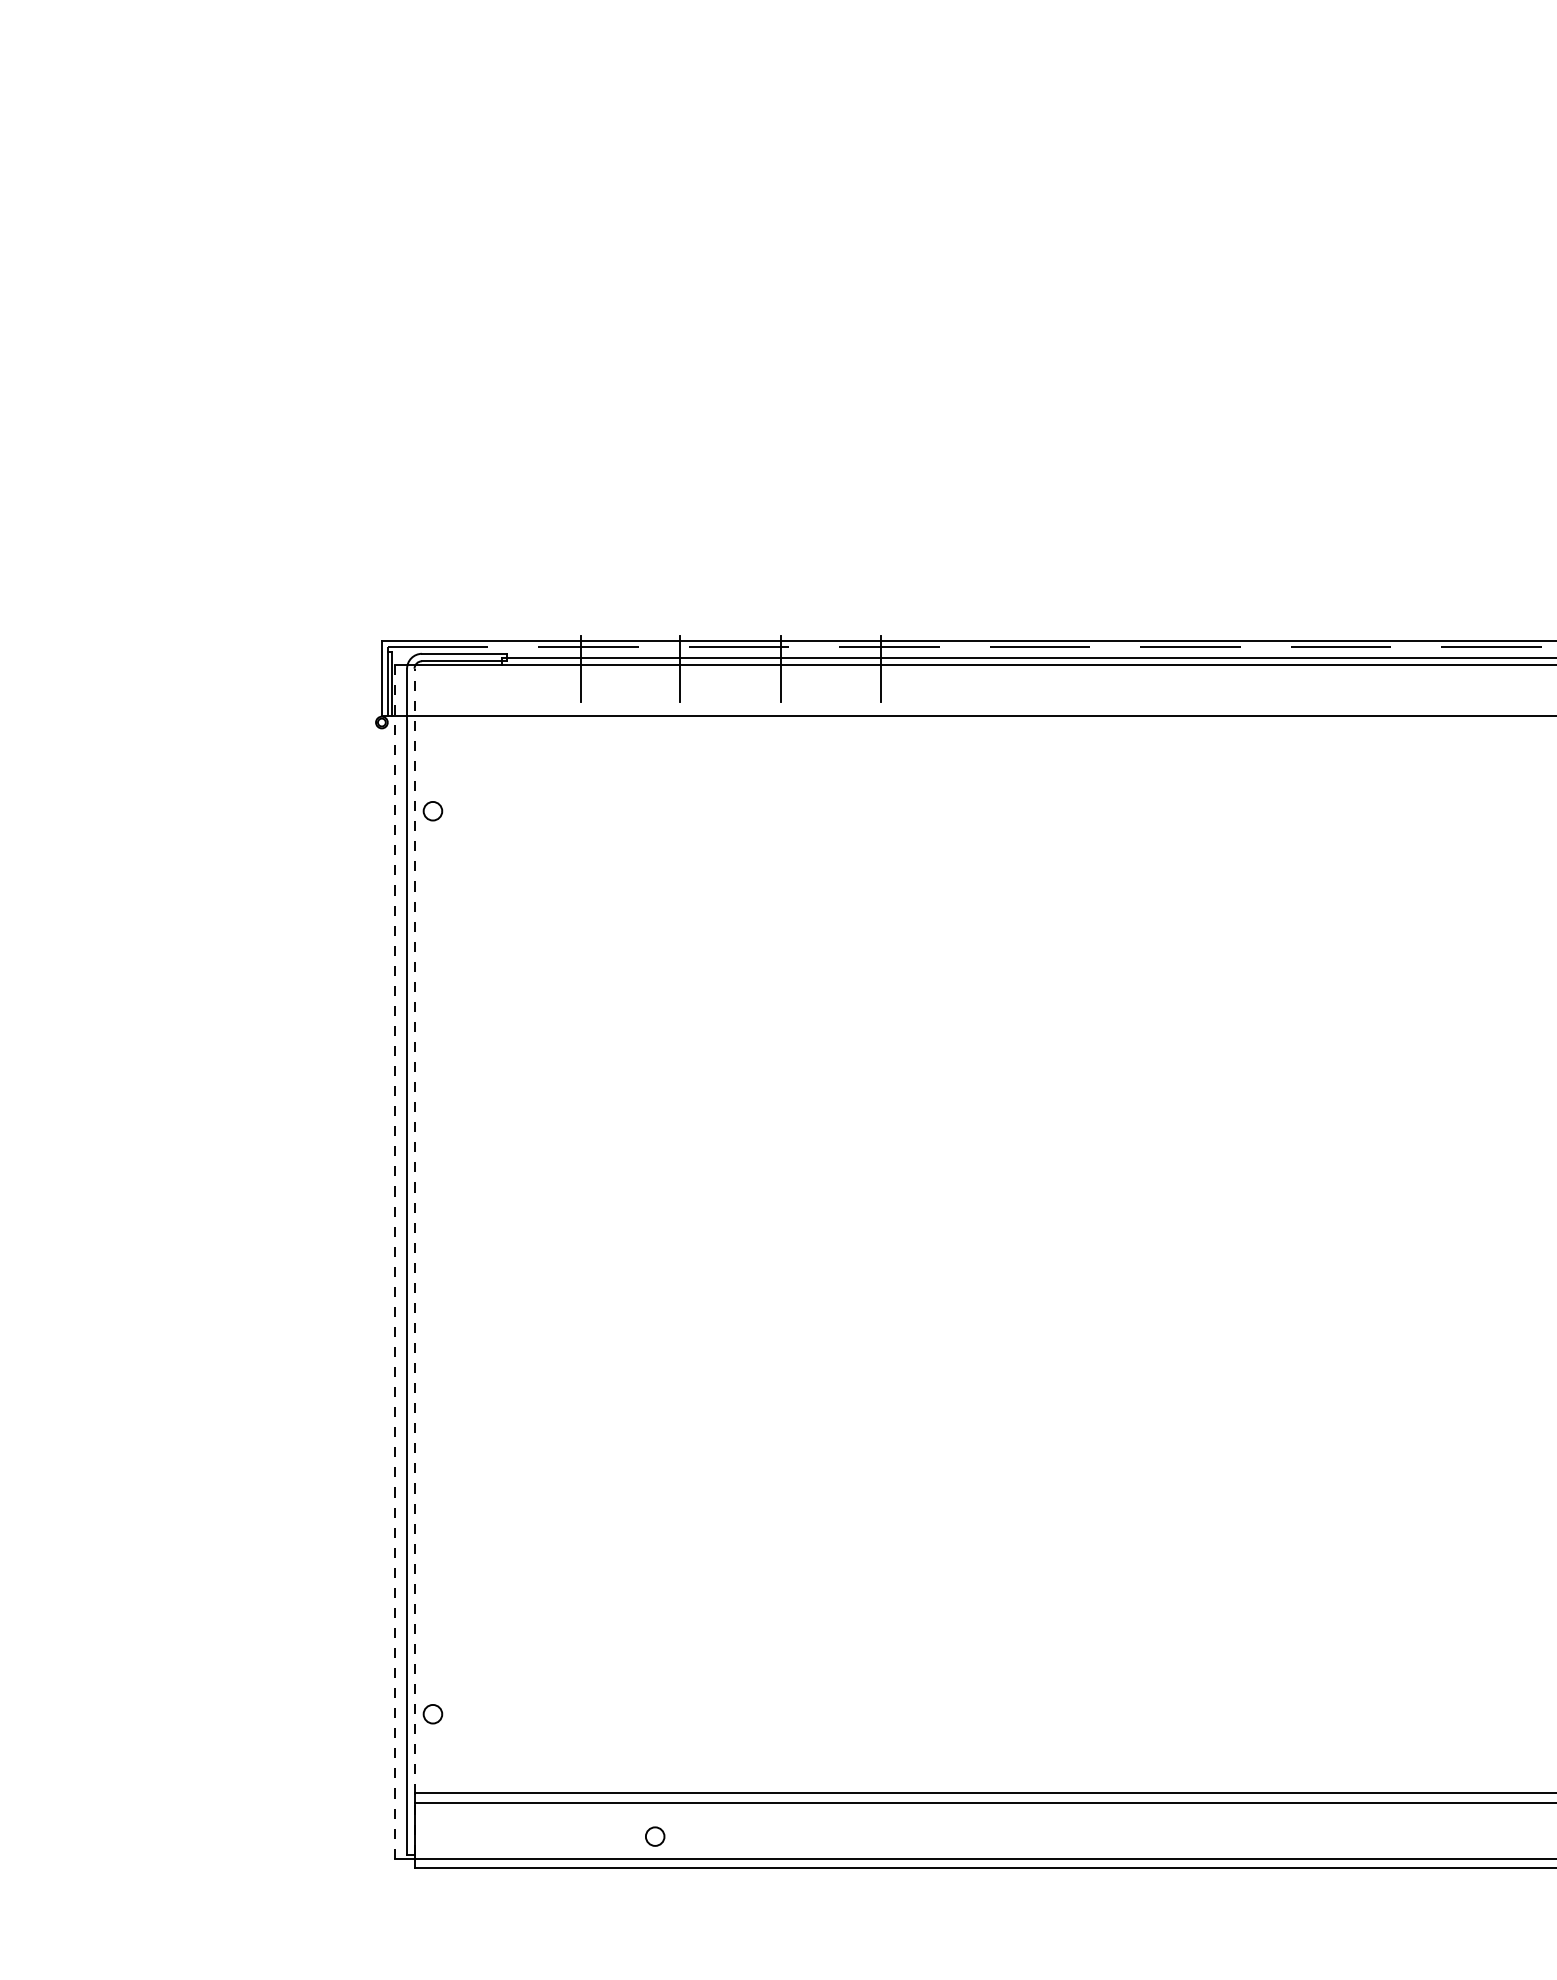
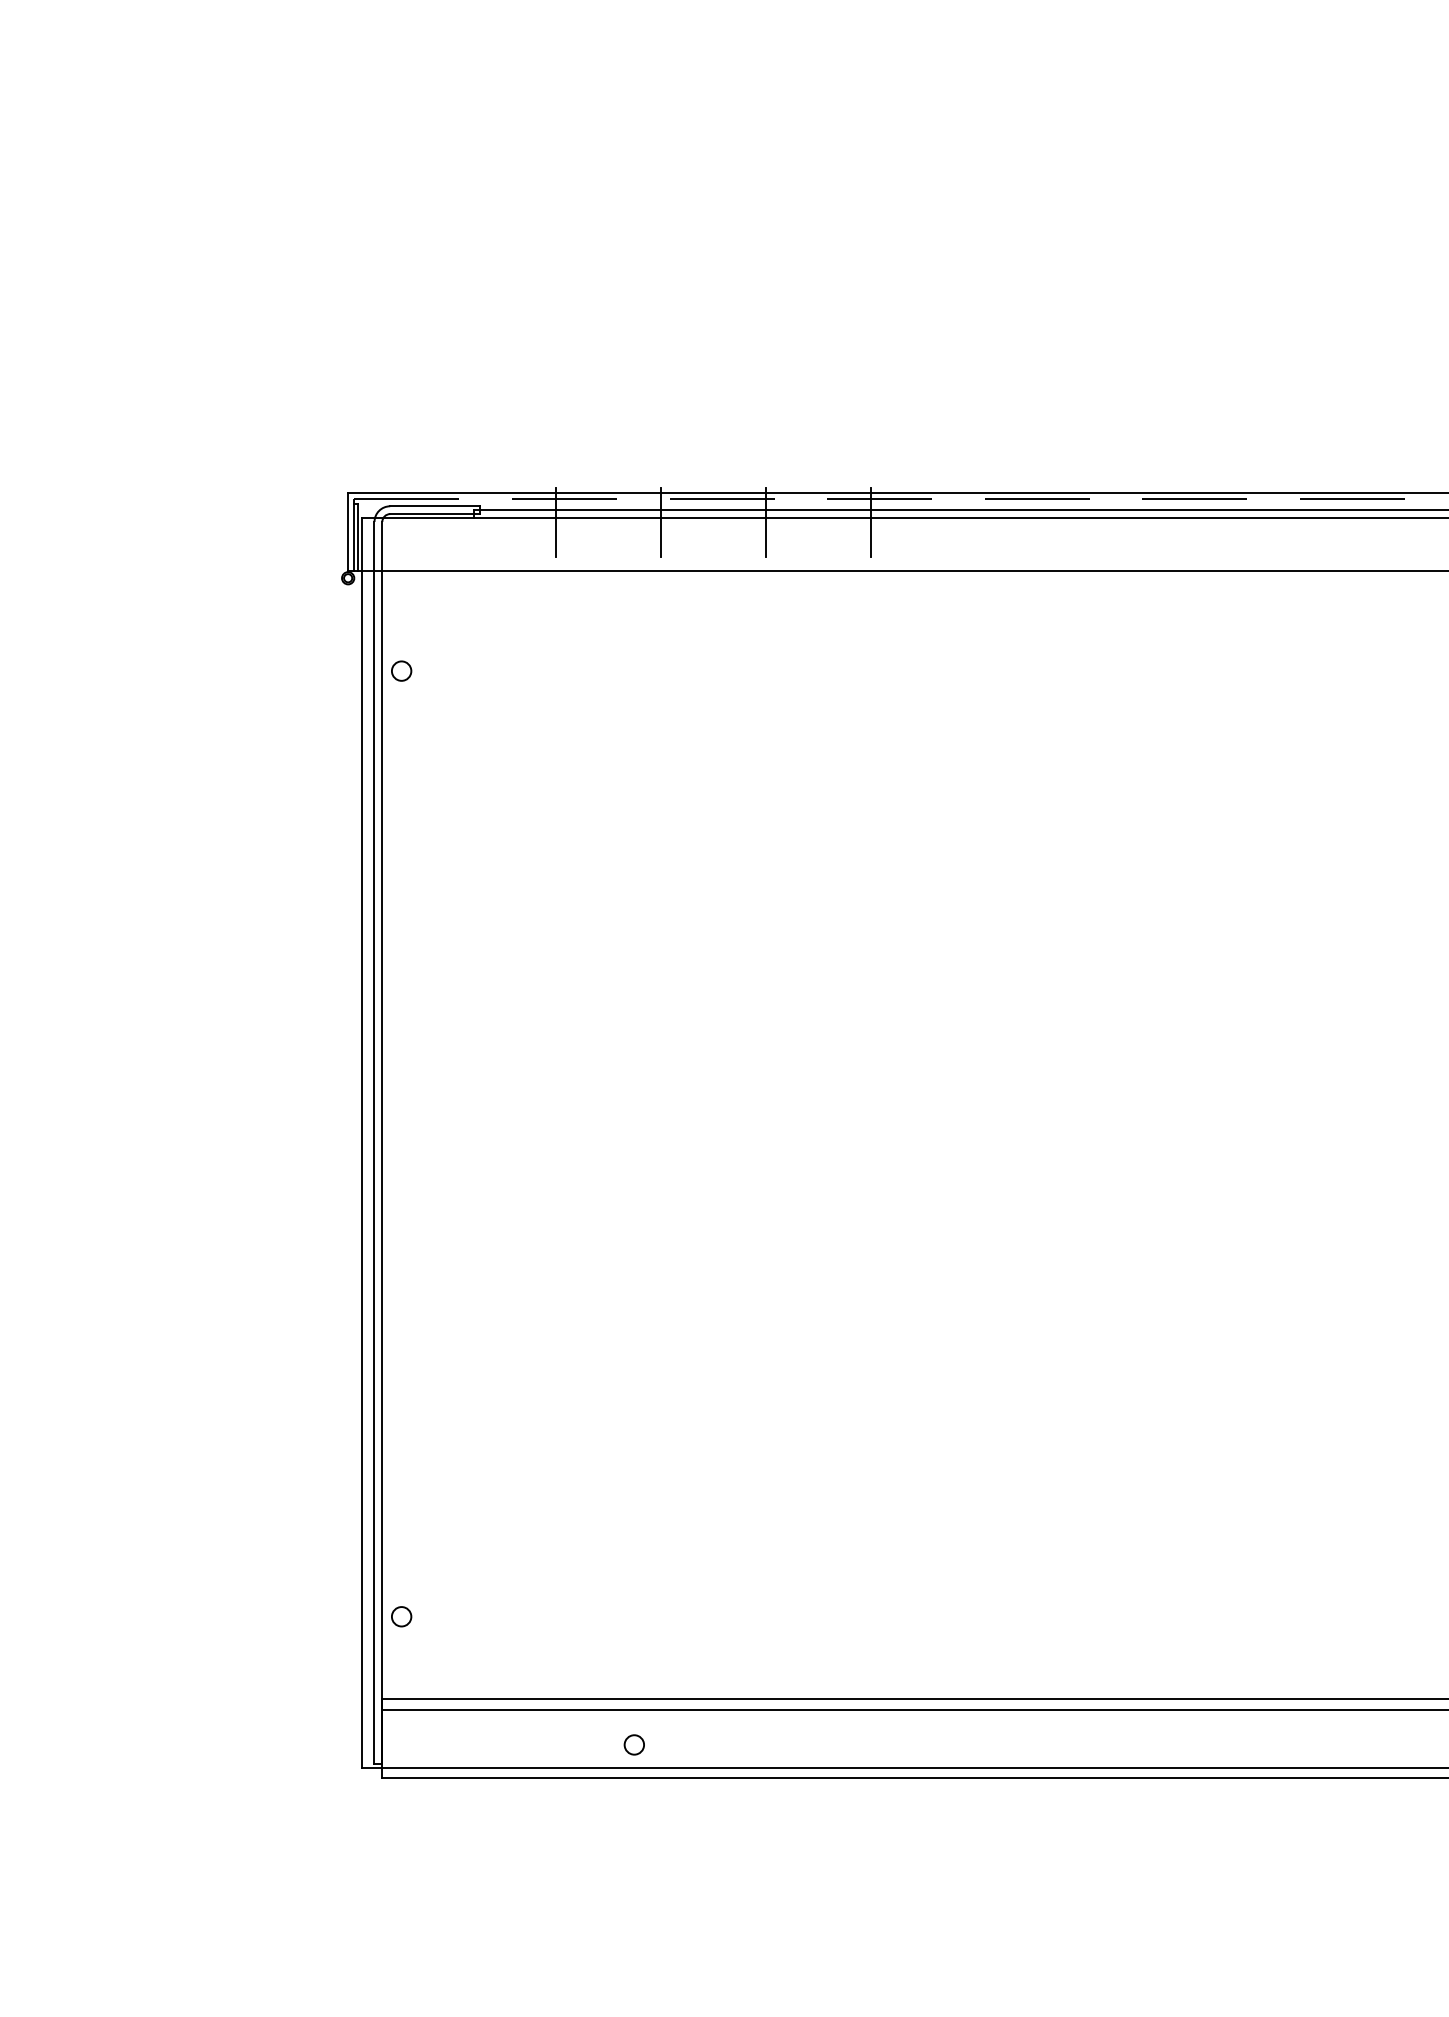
line: (395, 1261) -> (362, 1142), dashed -> solid
line: (414, 1261) -> (382, 1142), dashed -> solid

